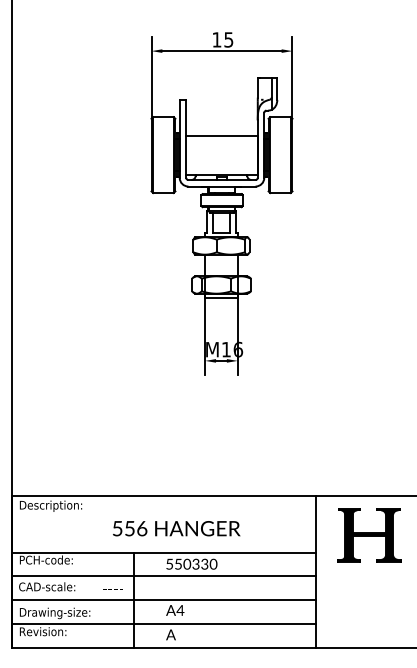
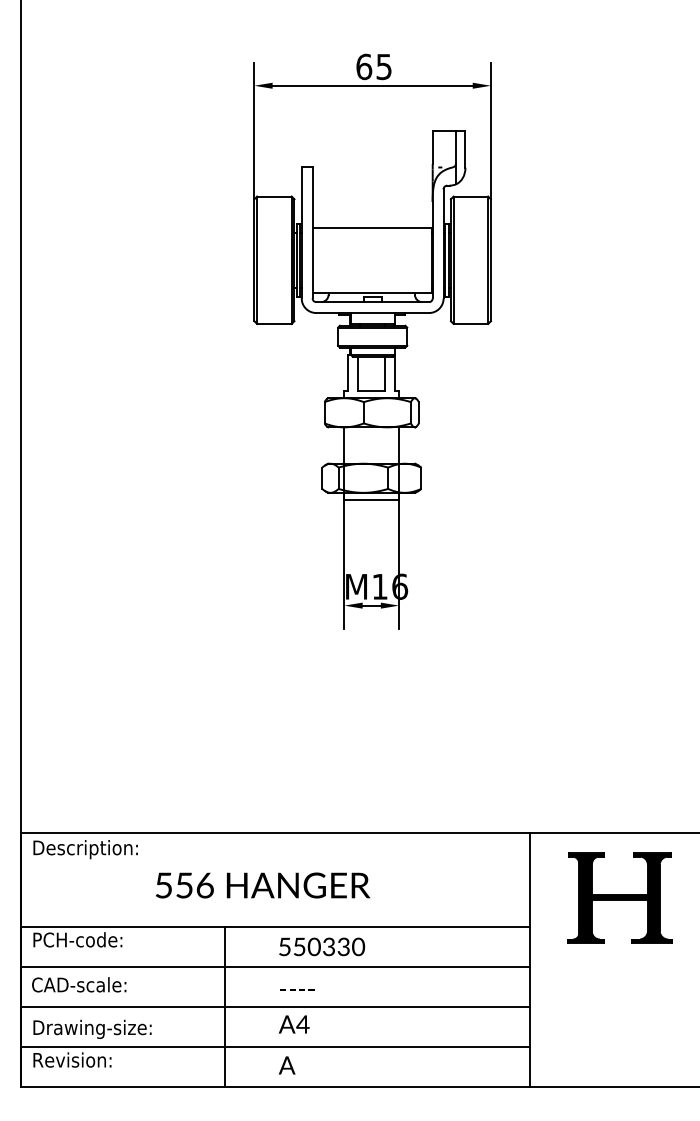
text: (216, 39) -> (363, 66), 15 -> 65
text: (176, 528) -> (262, 885), moved
text: (112, 589) -> (296, 989), moved

